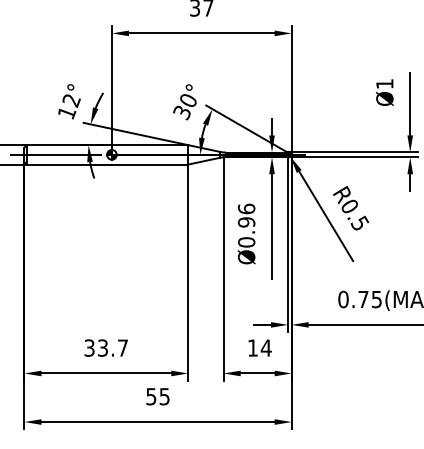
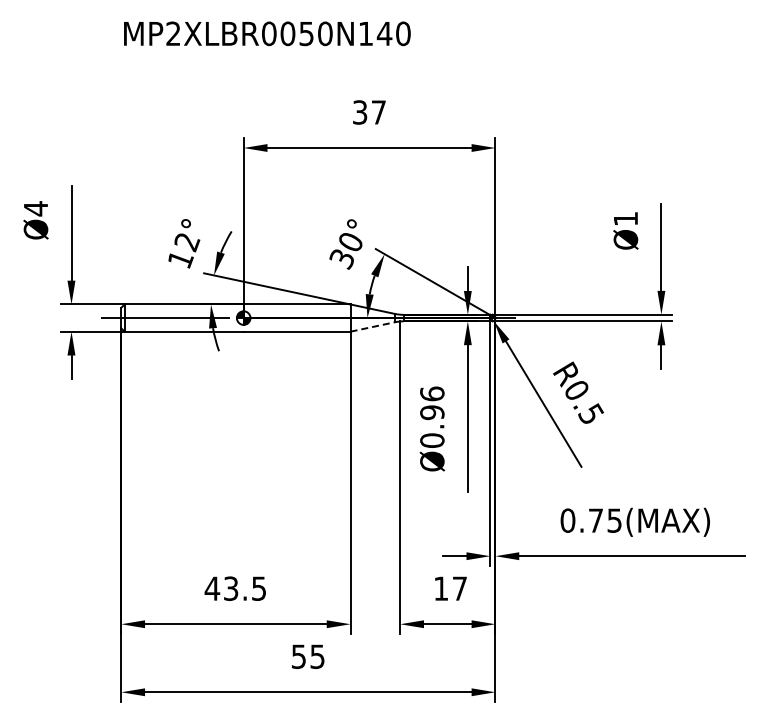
line: (203, 160) -> (372, 326), solid -> dashed
text: (105, 347) -> (234, 588), 33.7 -> 43.5
text: (266, 347) -> (459, 588), 14 -> 17

